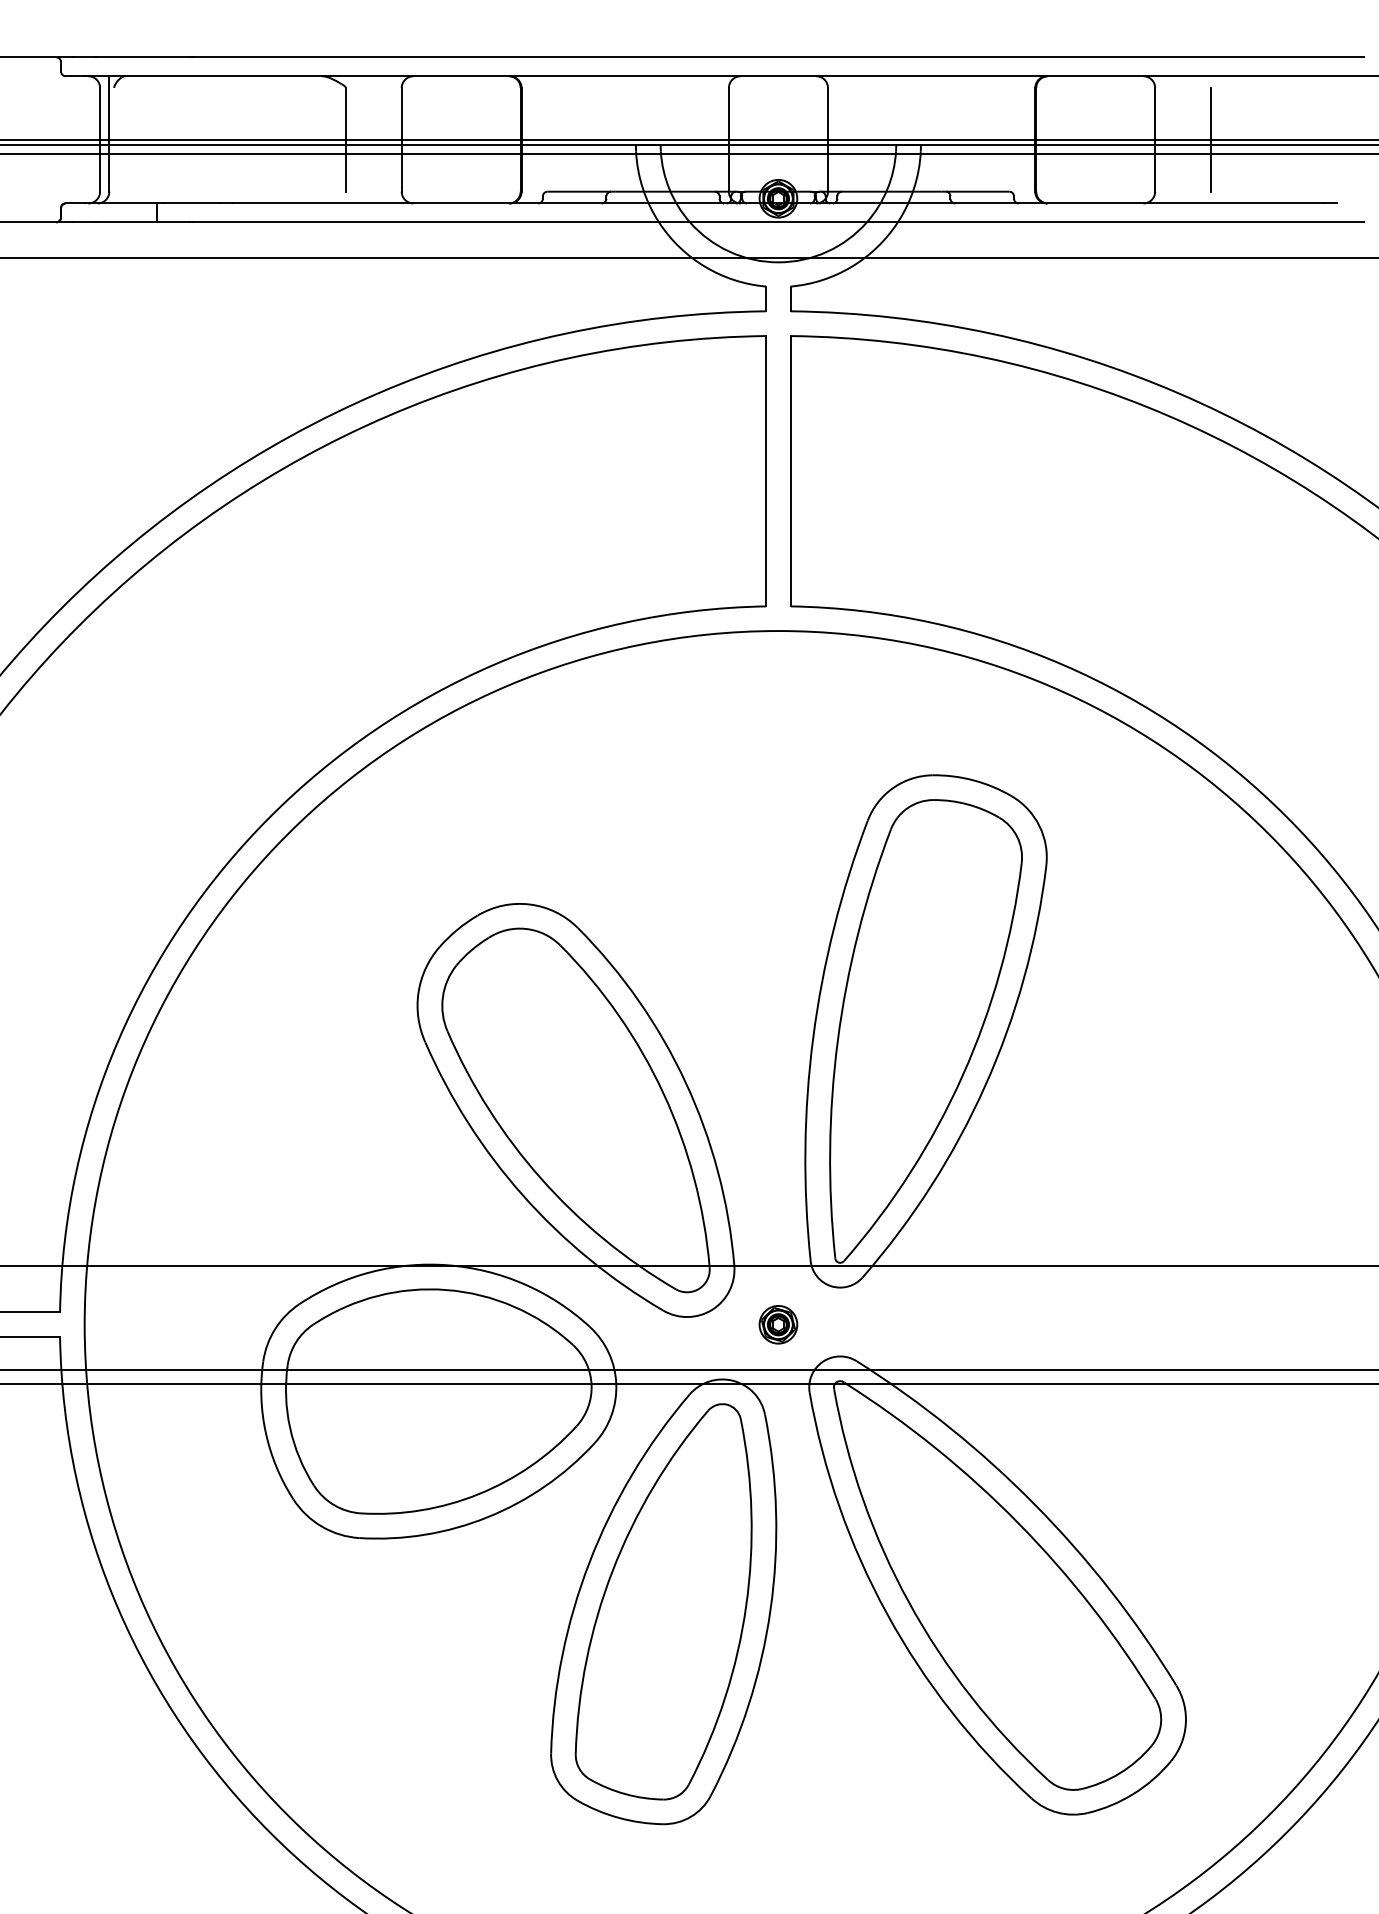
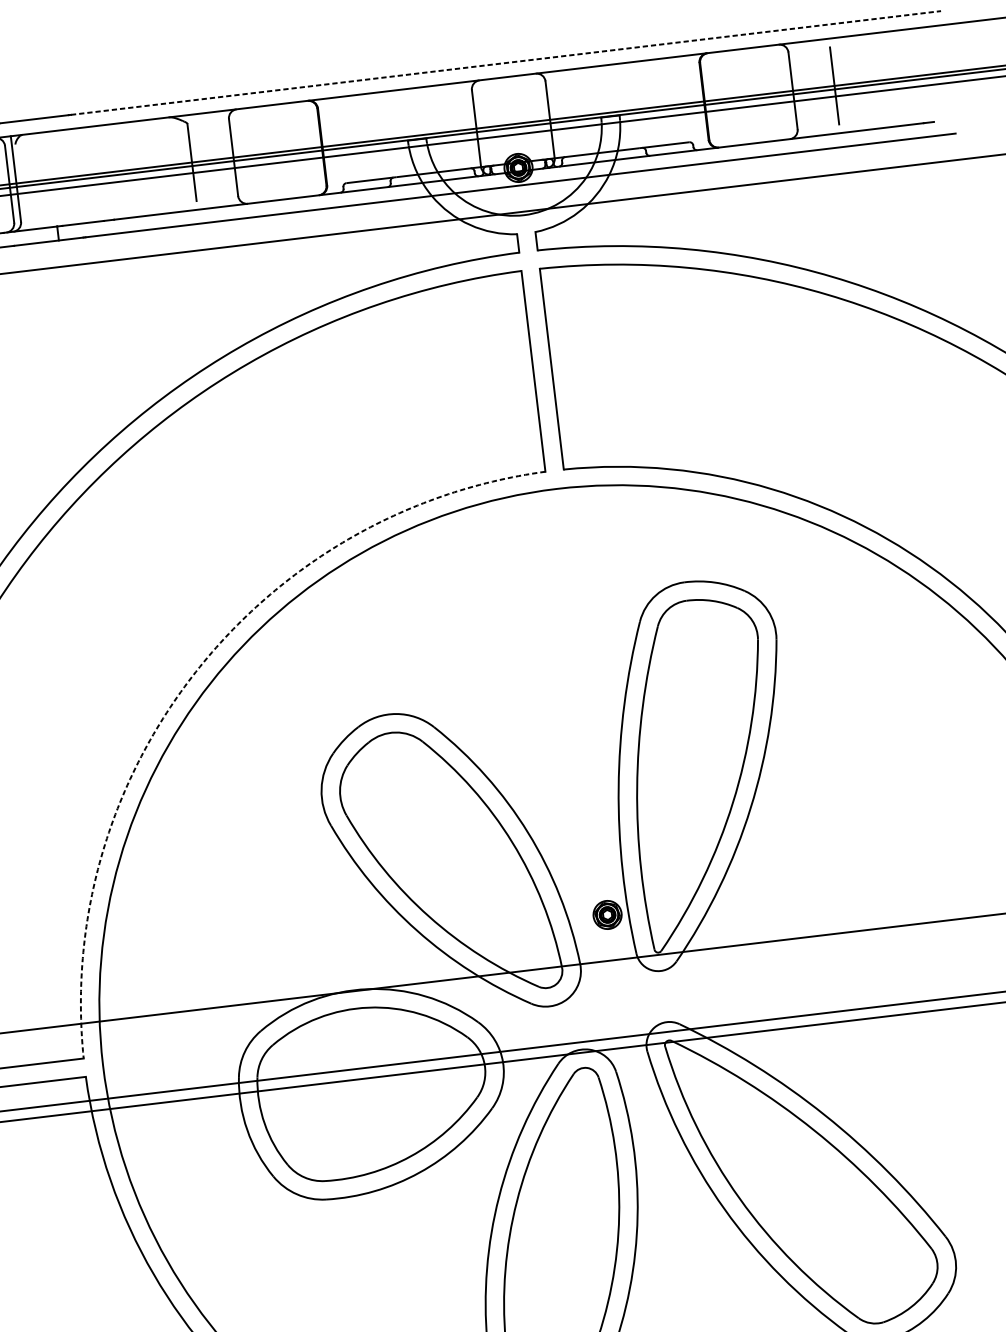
line: (778, 57) -> (506, 63), solid -> dashed
arc: (270, 816) -> (196, 671), solid -> dashed
part: (778, 1324) -> (607, 914), moved

